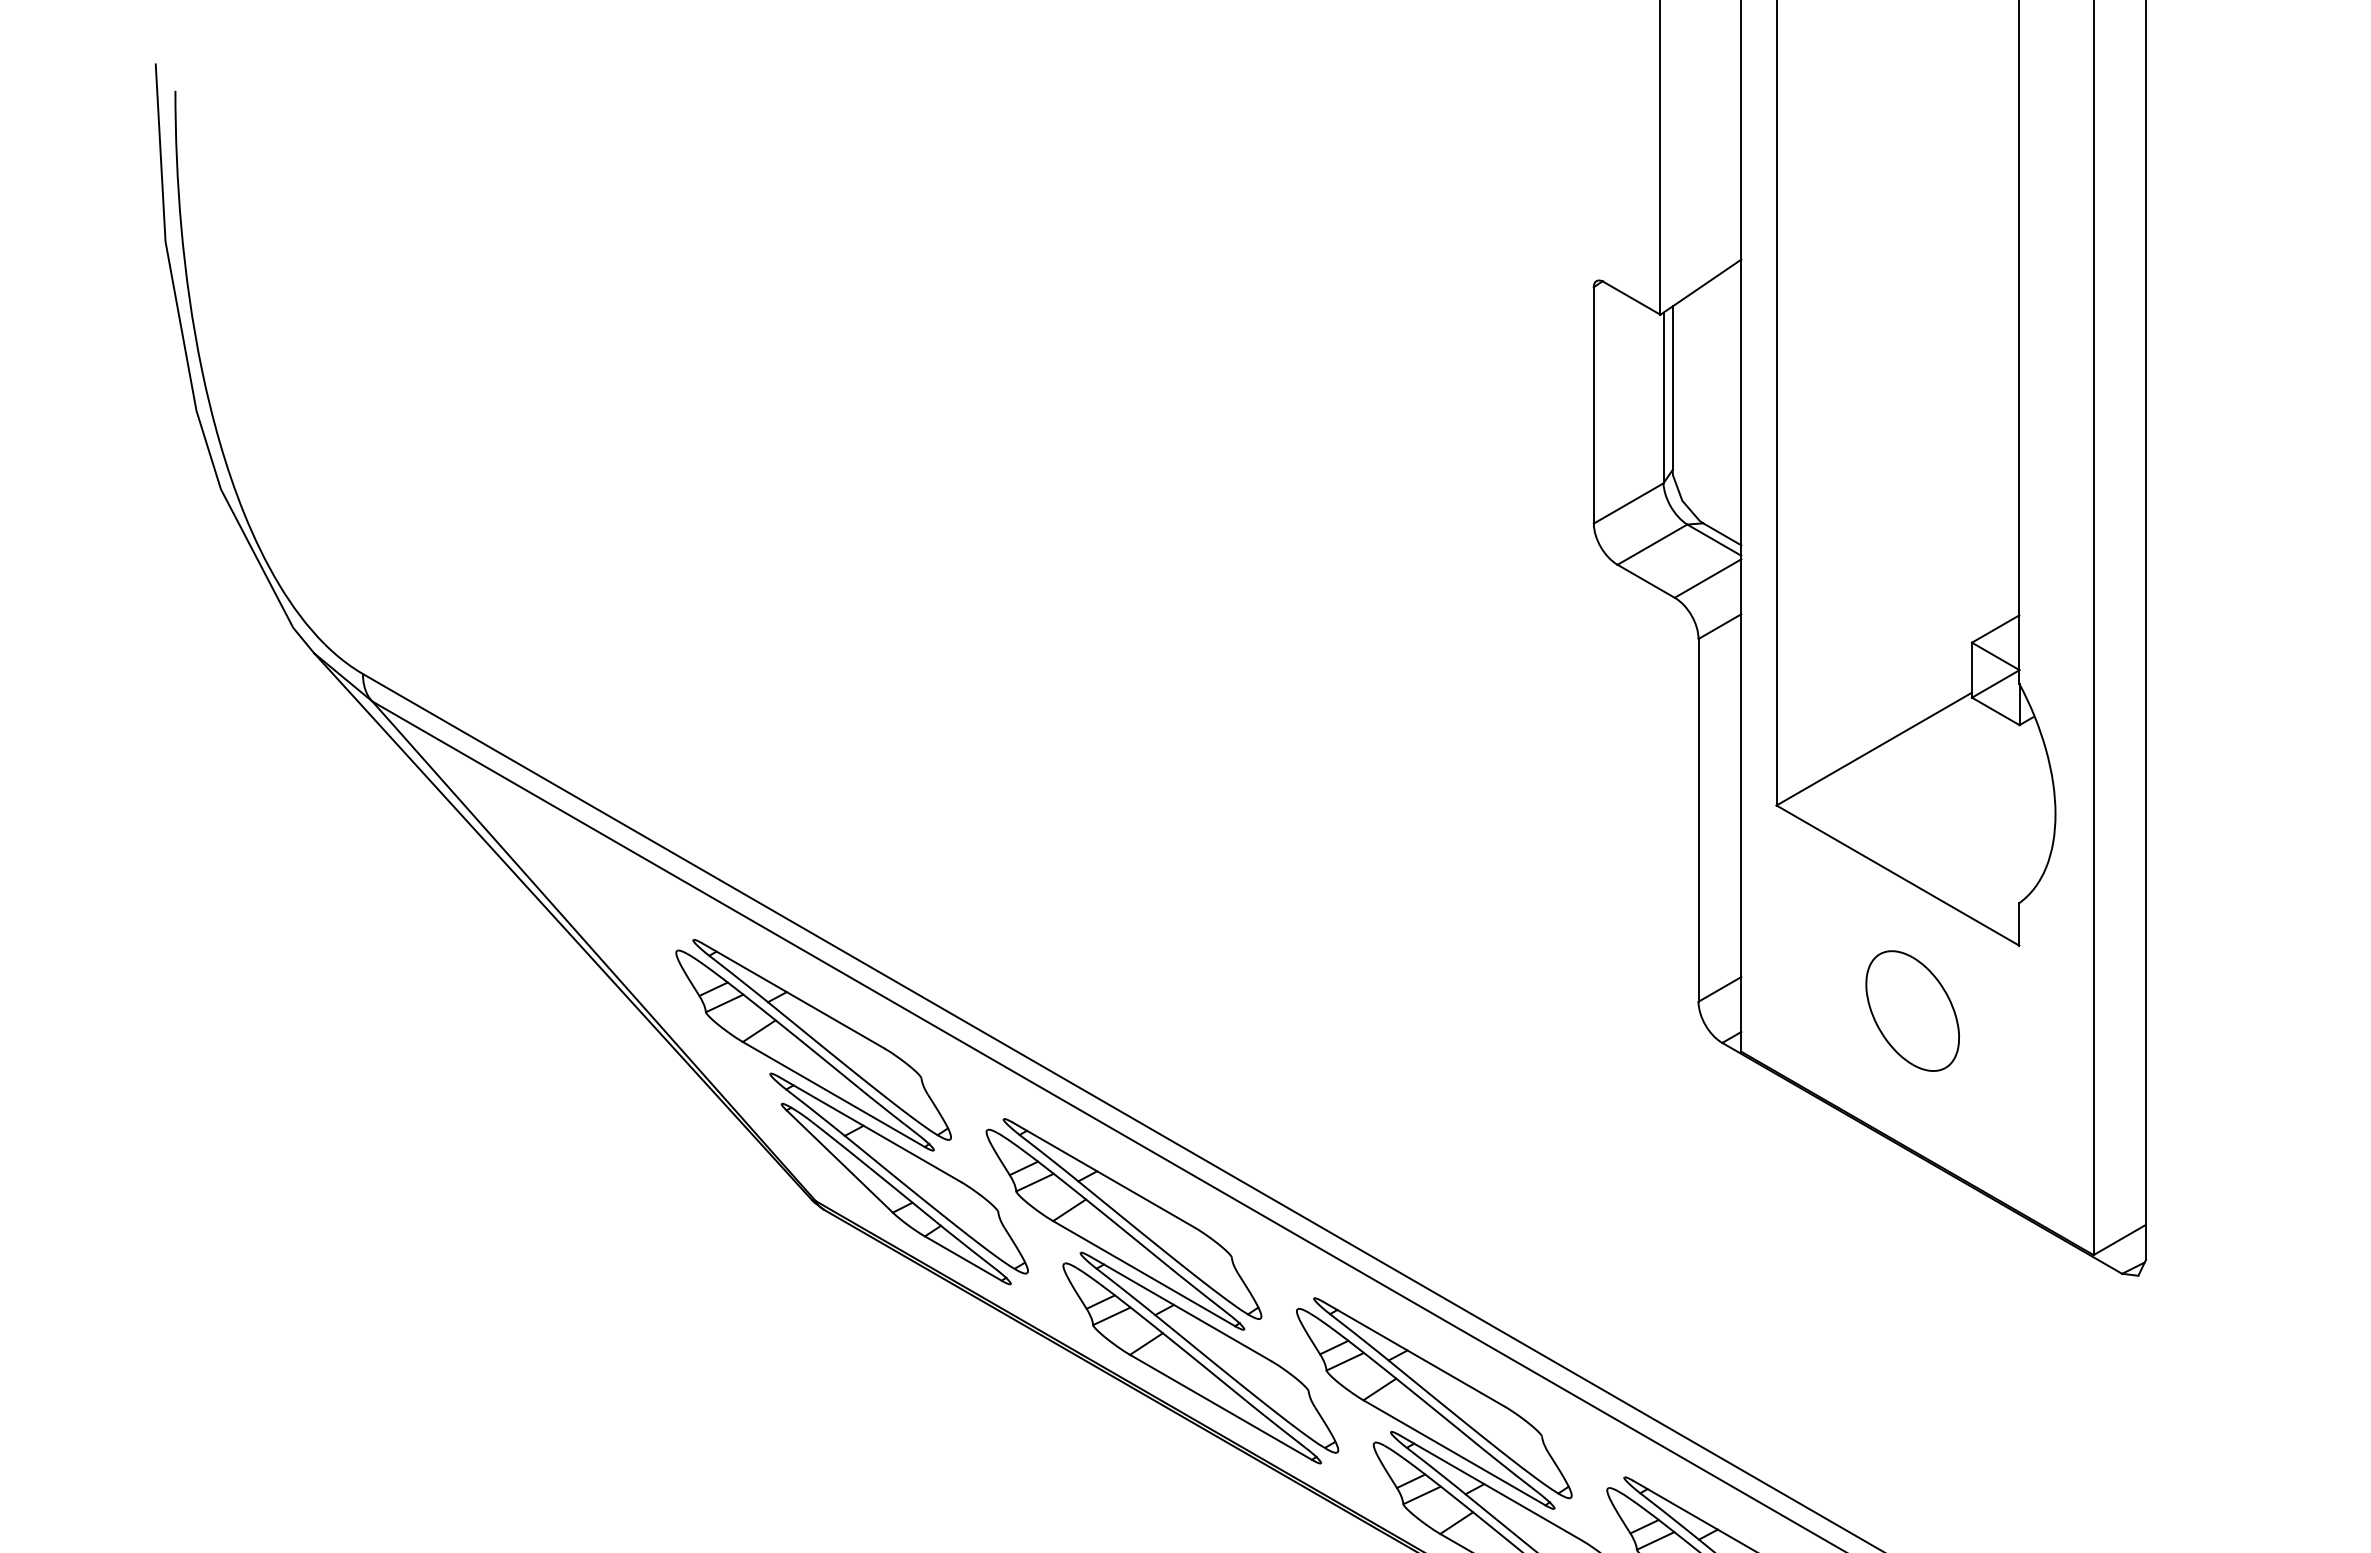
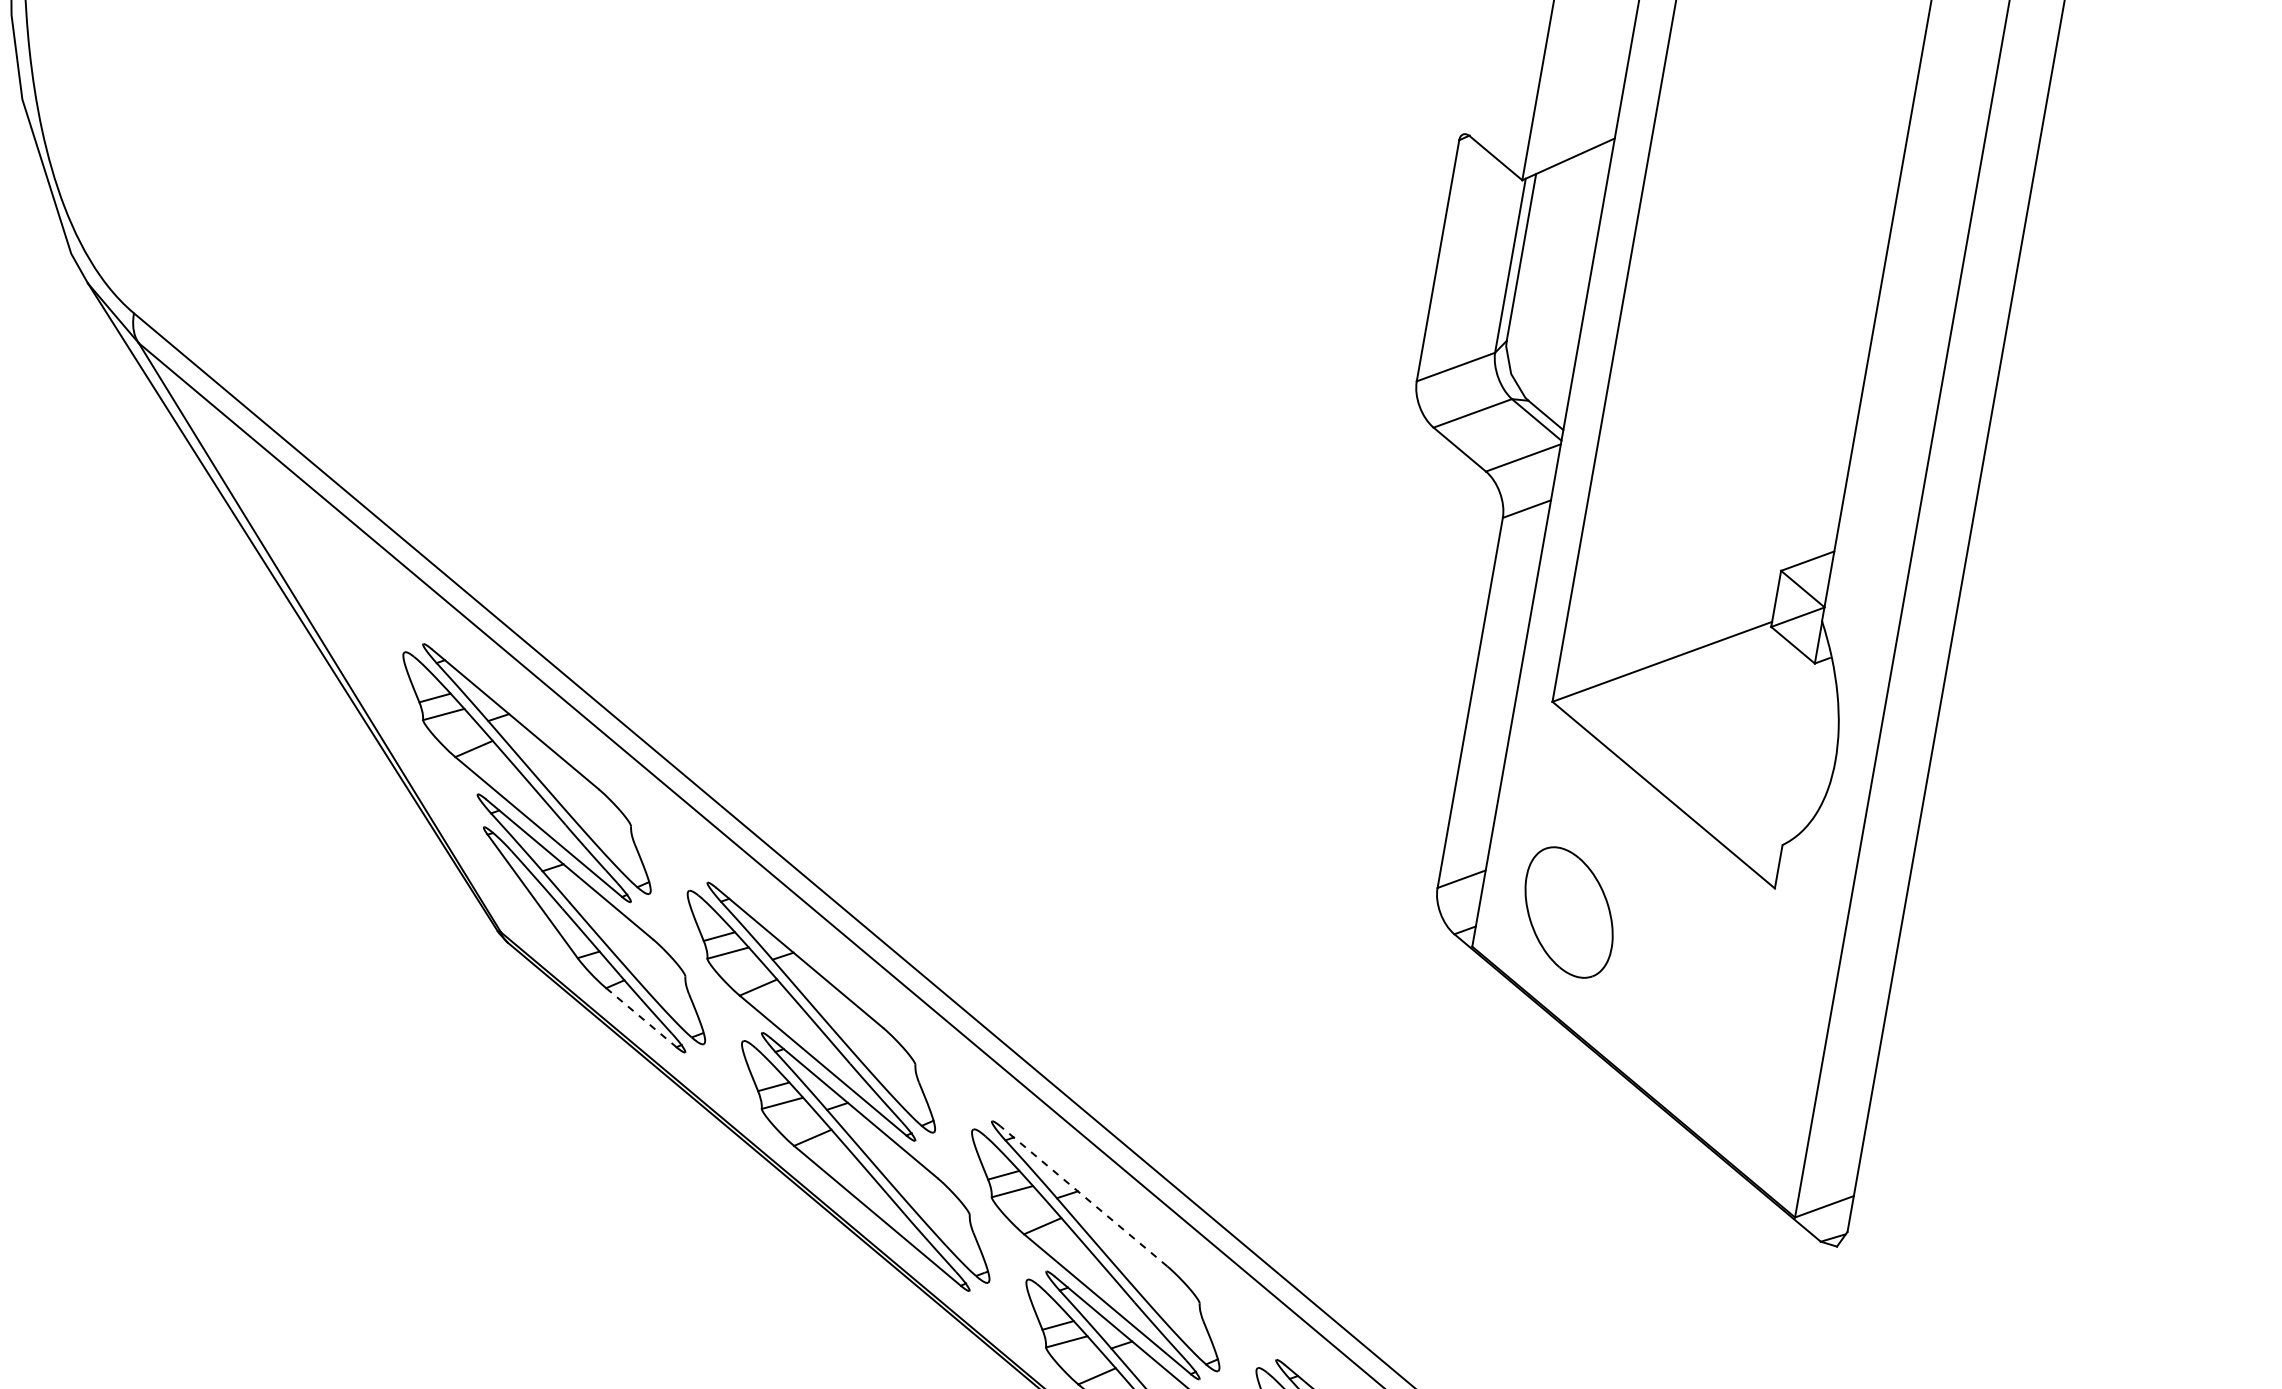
part: (1912, 1010) -> (1569, 911), moved
line: (963, 1258) -> (641, 1017), solid -> dashed
line: (1413, 1354) -> (1083, 1196), solid -> dashed

